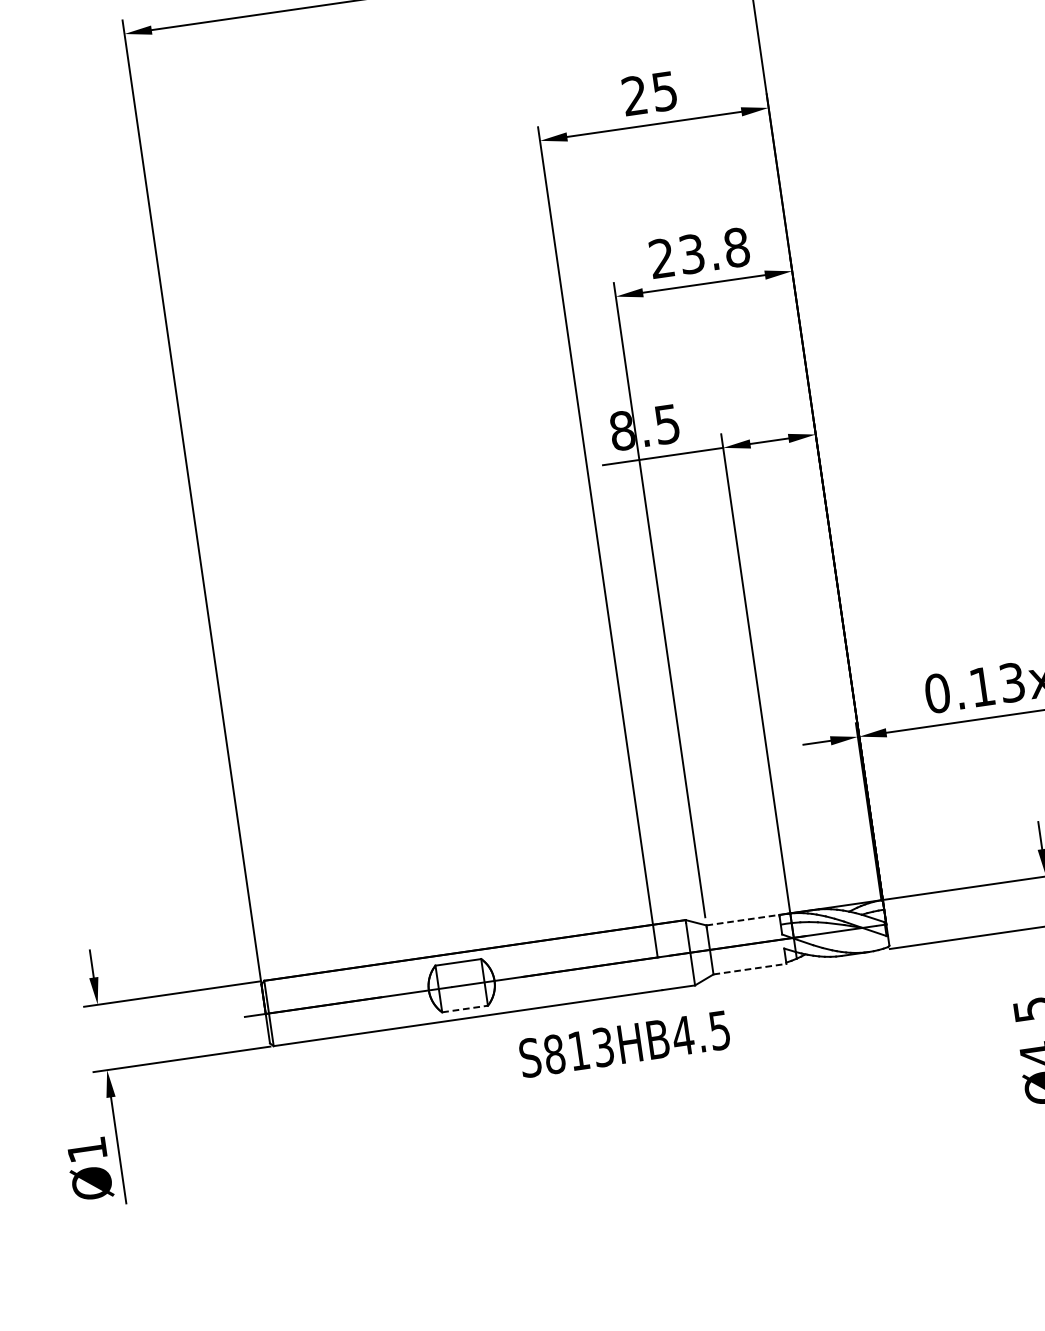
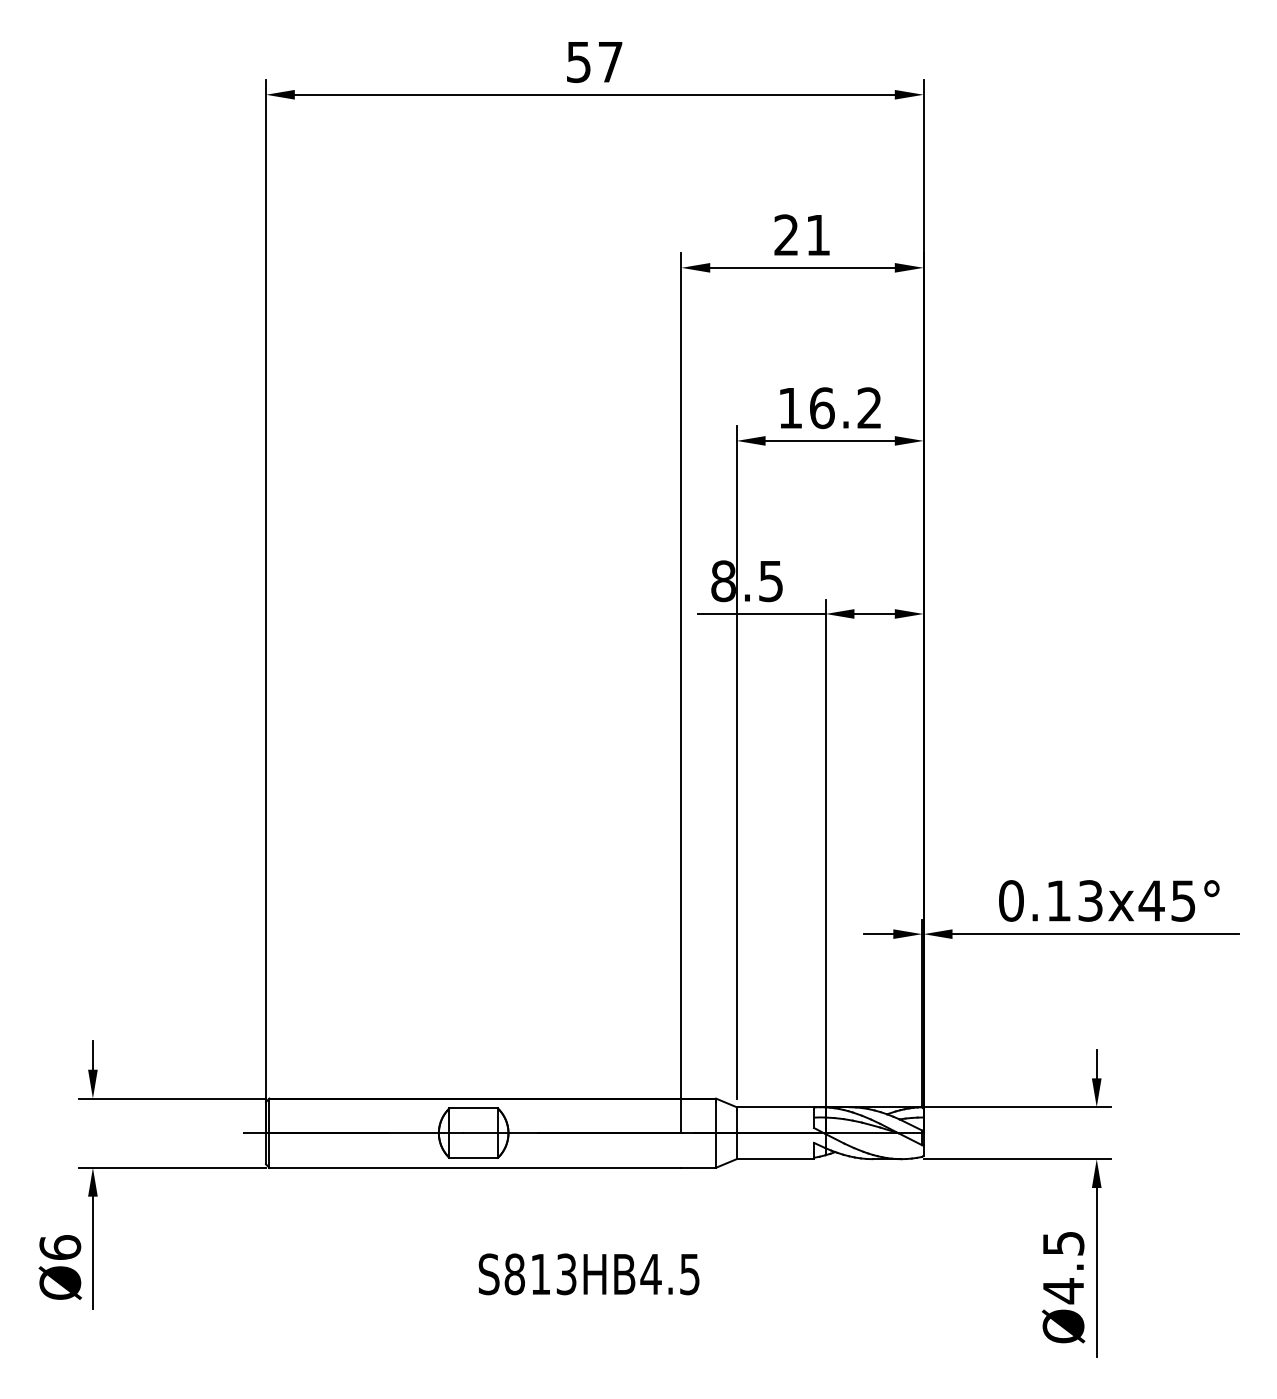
text: (664, 91) -> (817, 235), 25 -> 21
text: (699, 253) -> (830, 408), 23.8 -> 16.2
line: (743, 920) -> (775, 1107), dashed -> solid
line: (750, 969) -> (775, 1159), dashed -> solid
line: (465, 1008) -> (474, 1157), dashed -> solid
text: (624, 1044) -> (588, 1274), moved
text: (87, 1149) -> (60, 1247), Ø1 -> Ø6

